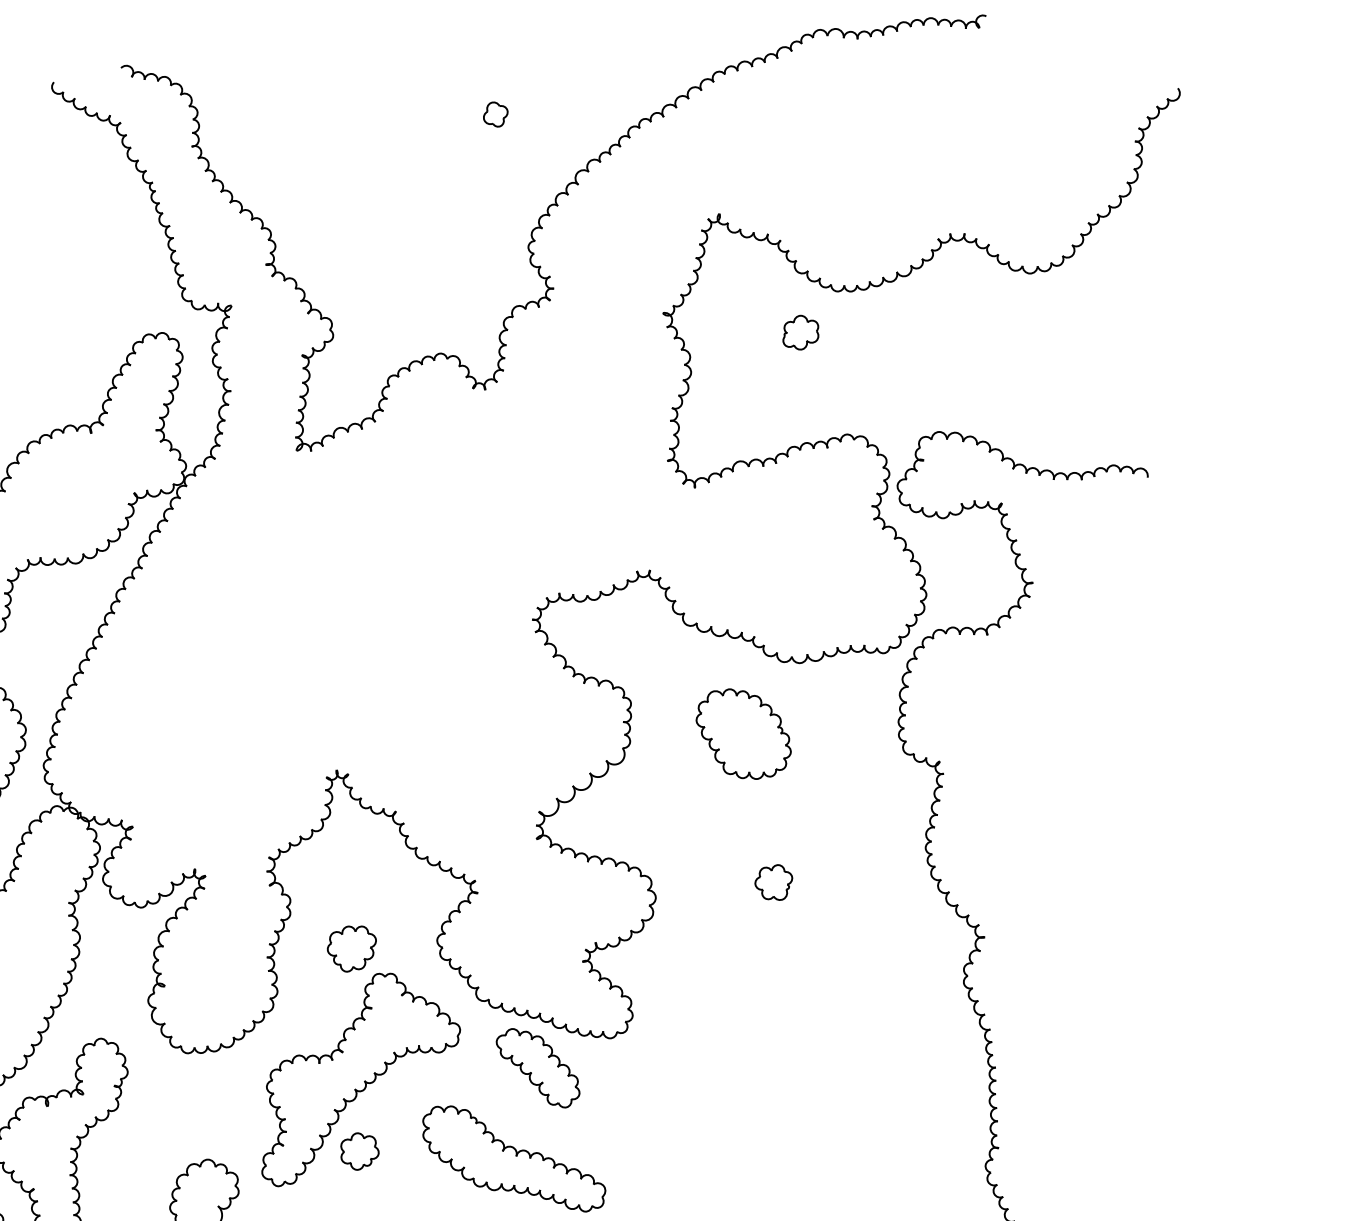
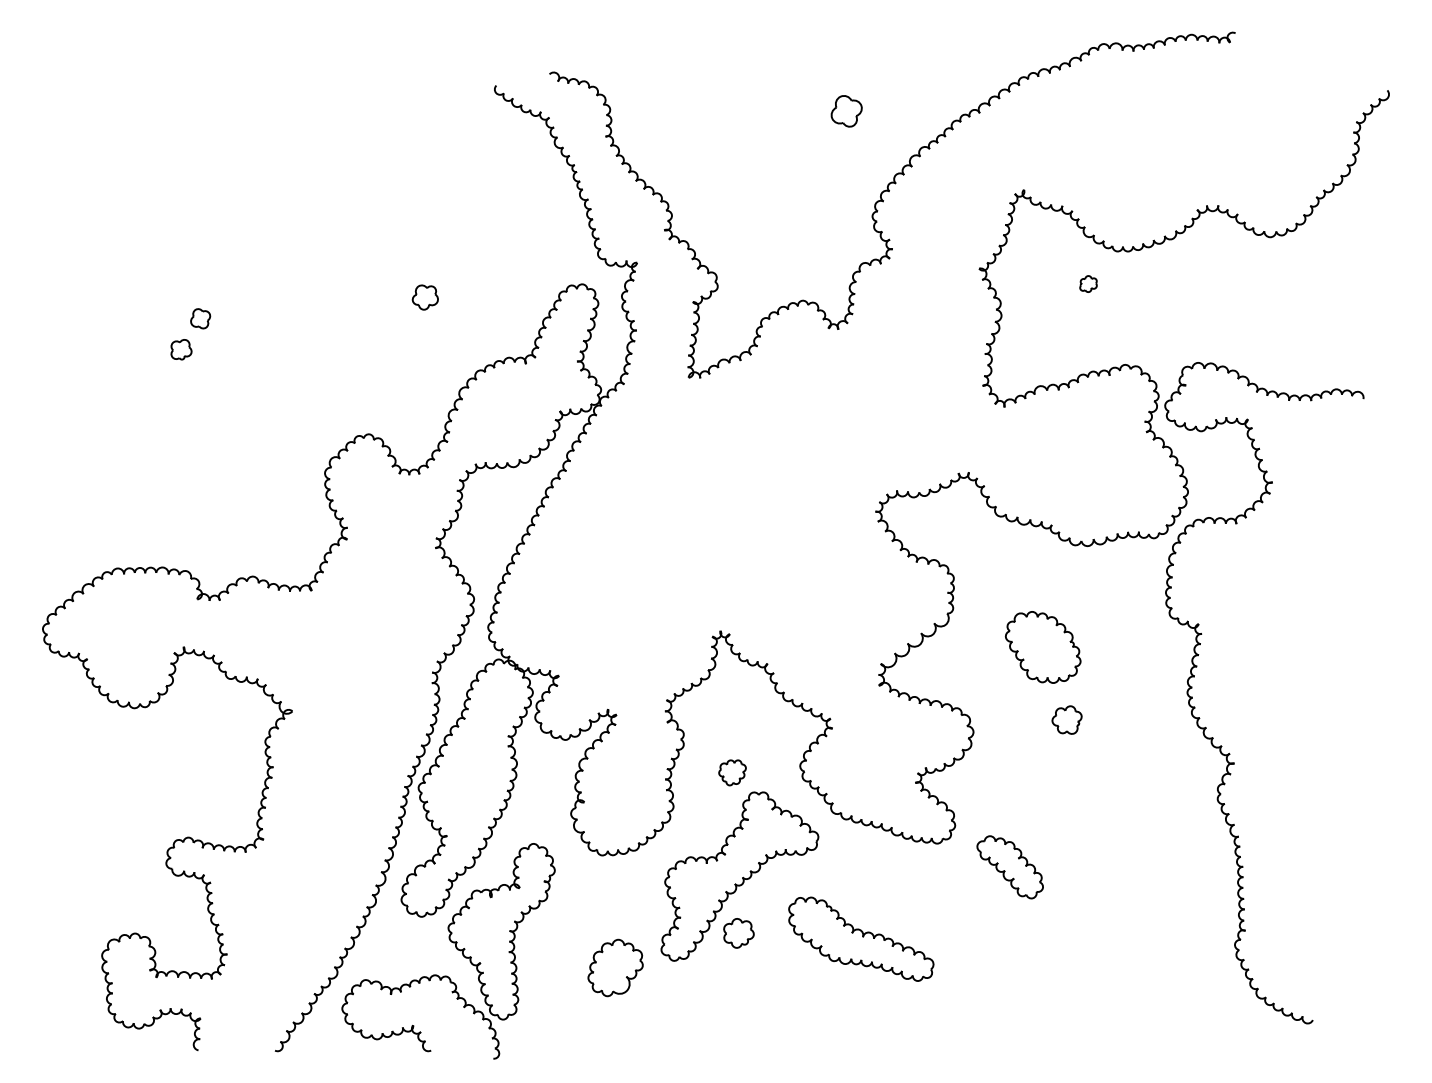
part: (495, 113) -> (846, 110), size x1.6
part: (800, 331) -> (1088, 283), size x0.6
part: (742, 734) -> (1042, 647), moved
part: (351, 948) -> (732, 772), size x0.7
part: (537, 1068) -> (1009, 867), moved

